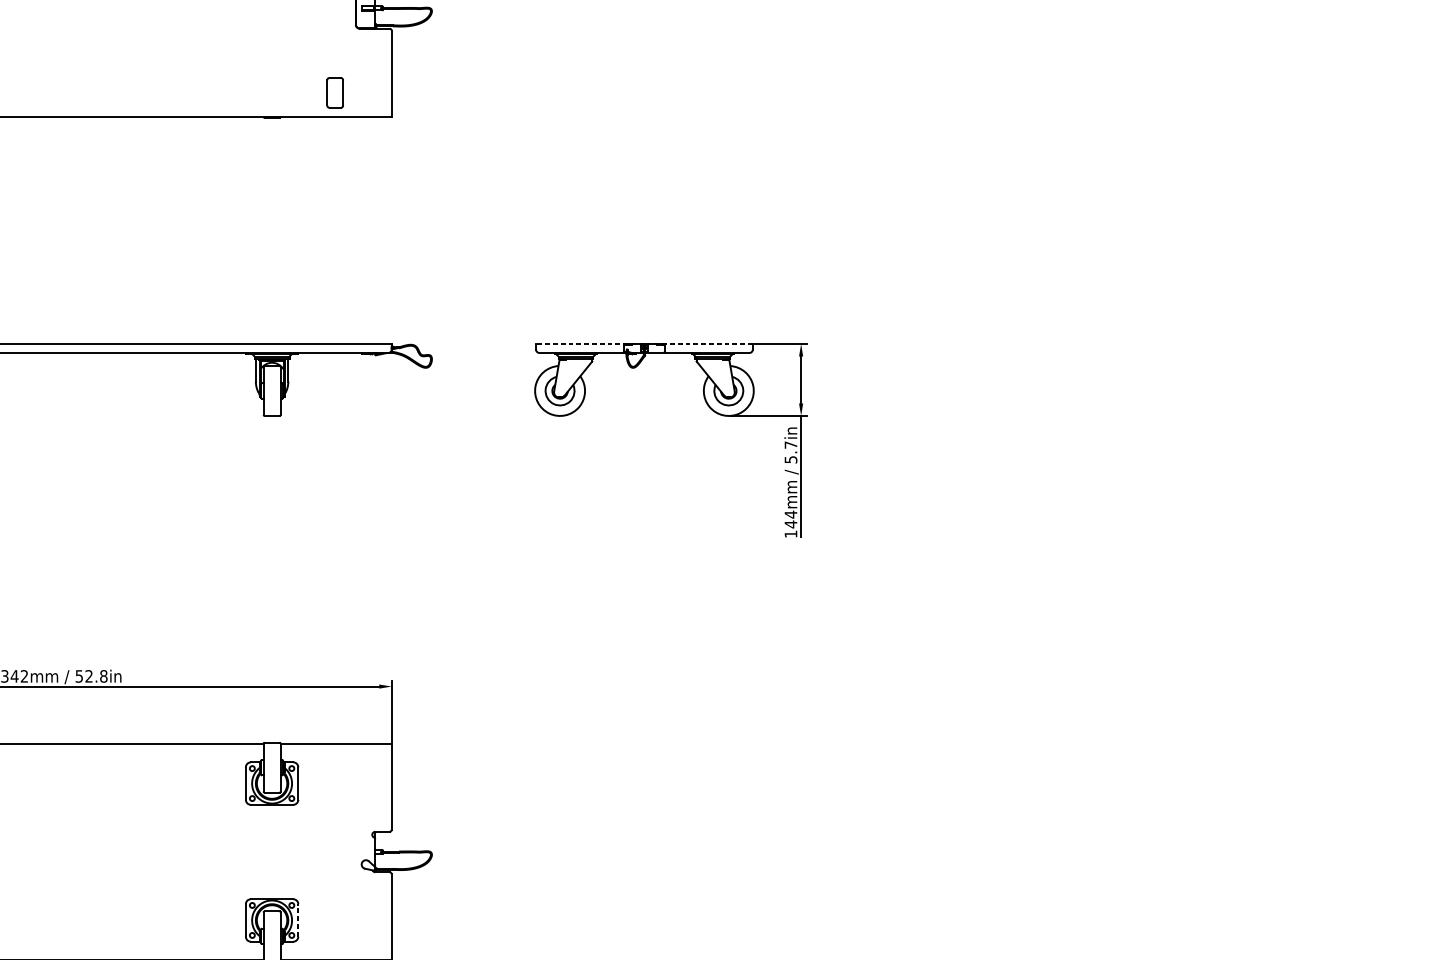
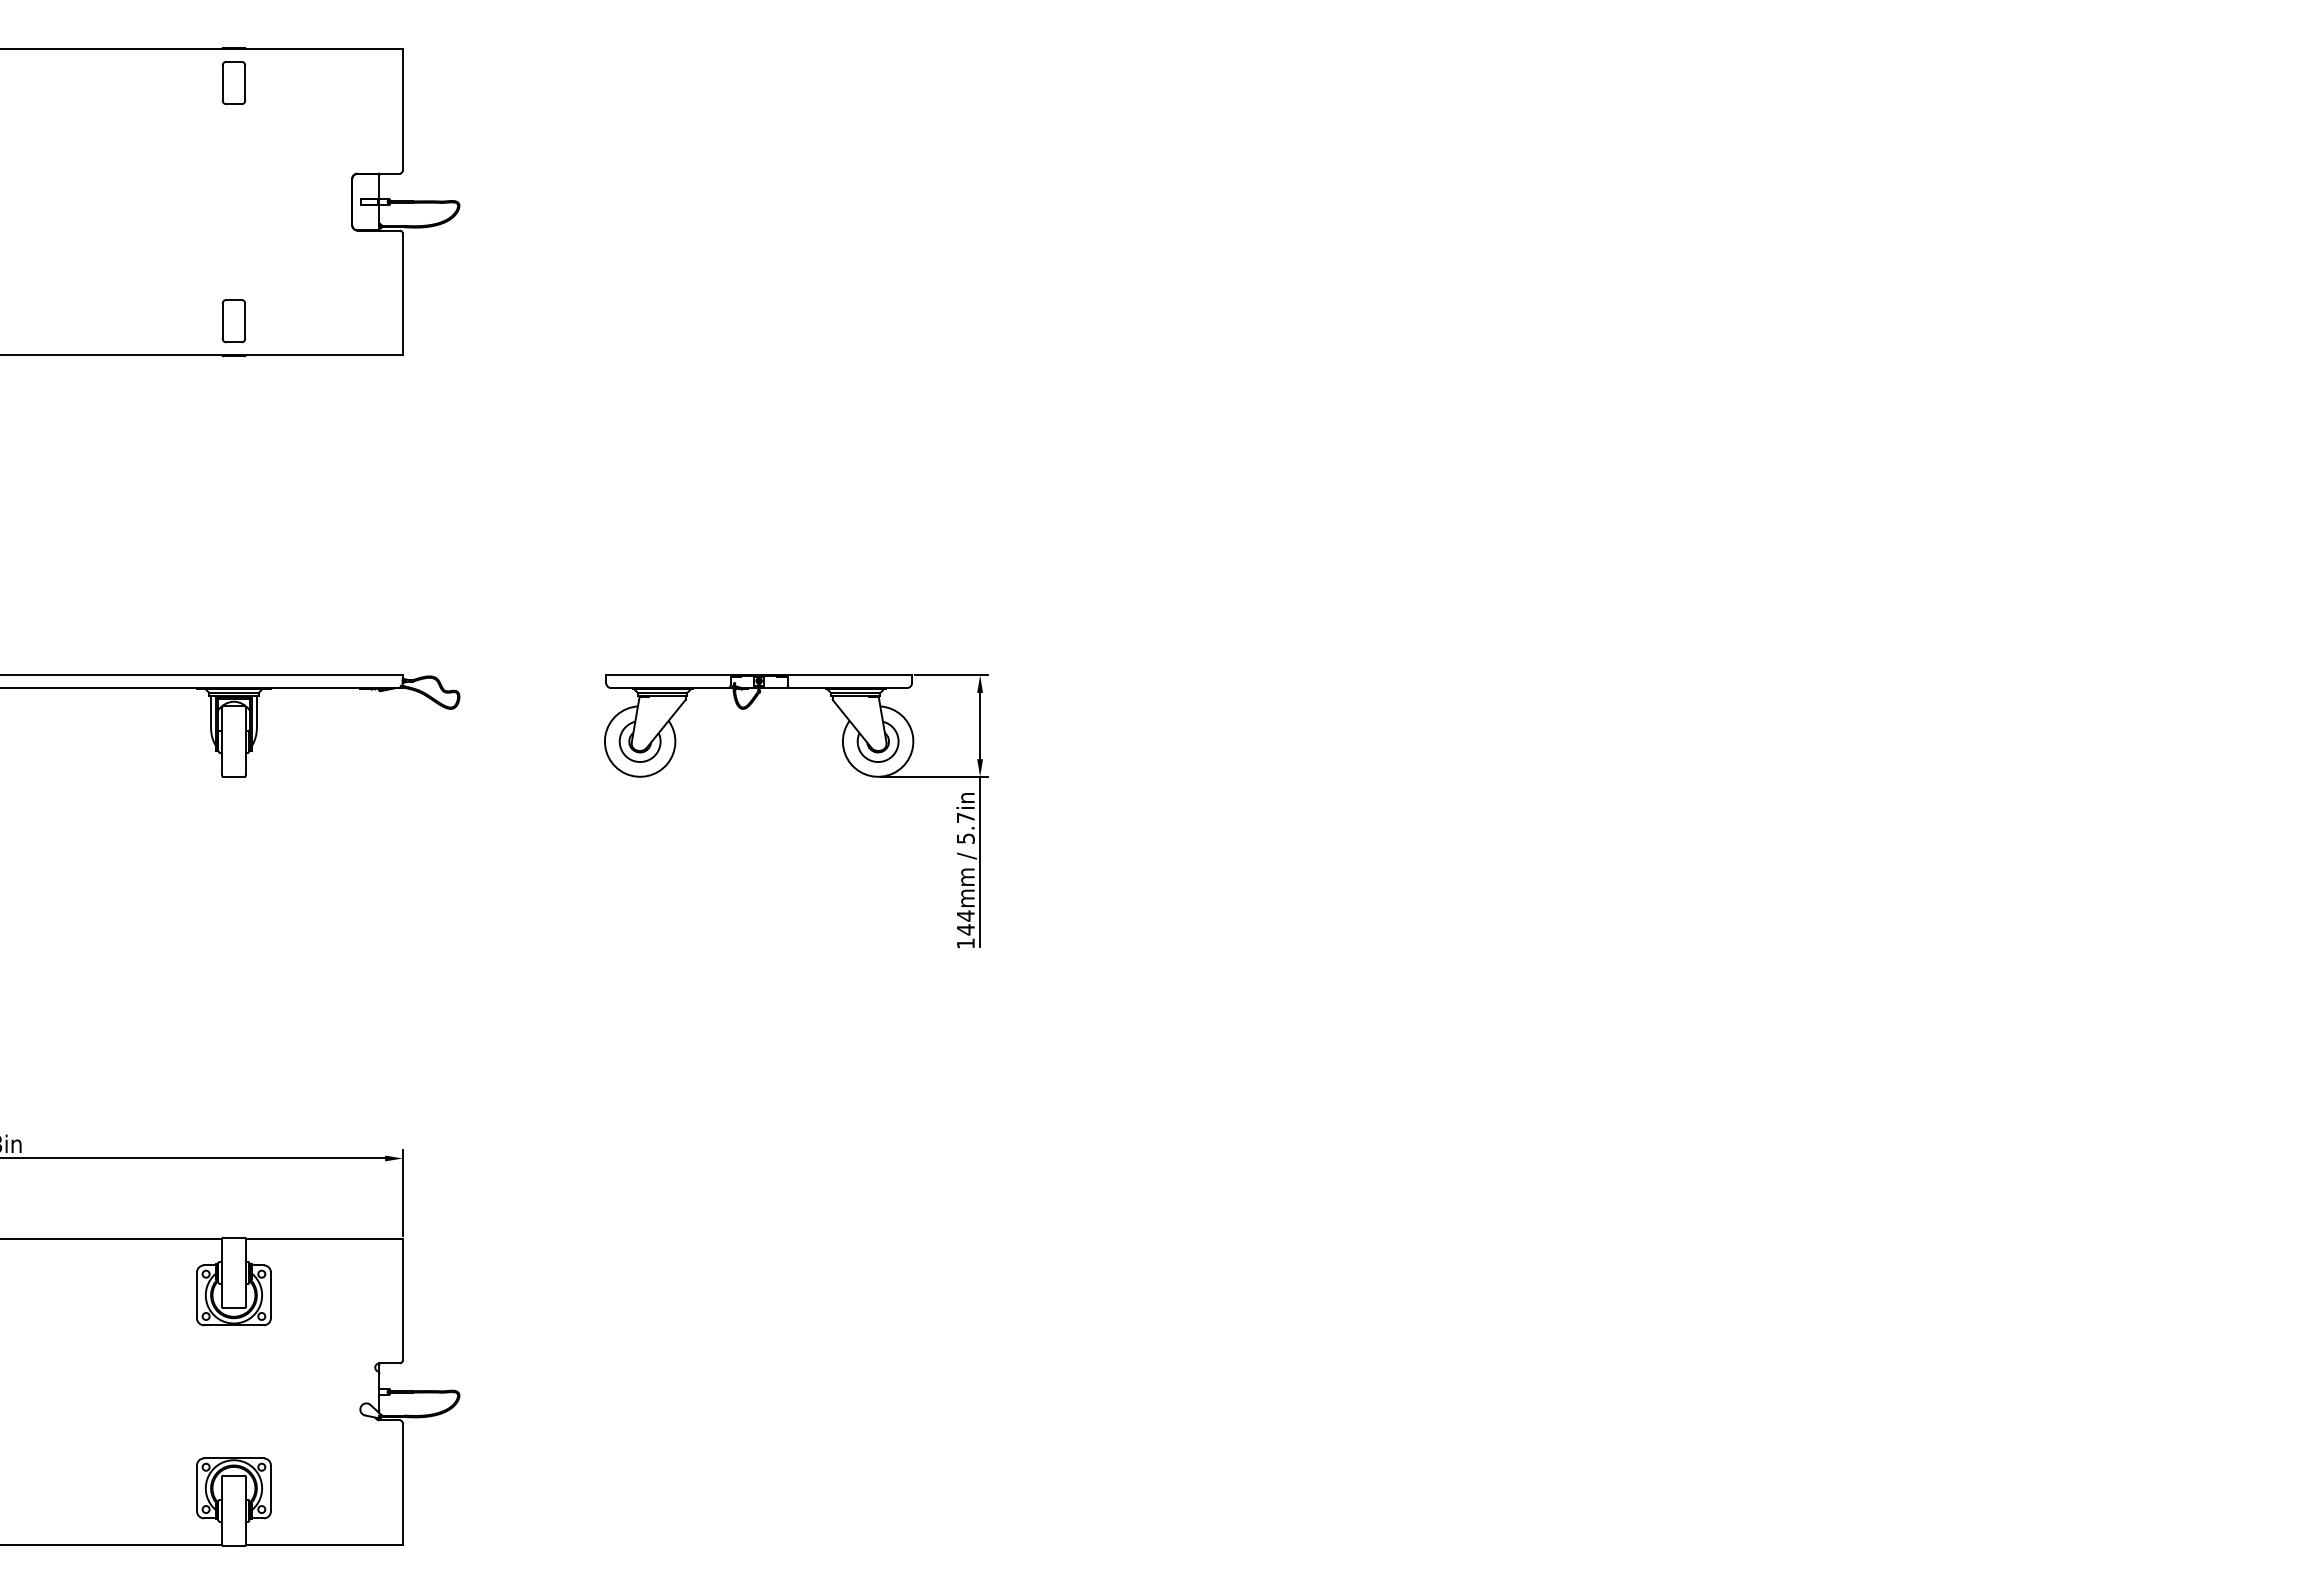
part: (334, 93) -> (233, 321), moved
line: (644, 344) -> (759, 675), dashed -> solid
line: (297, 920) -> (270, 1488), dashed -> solid

